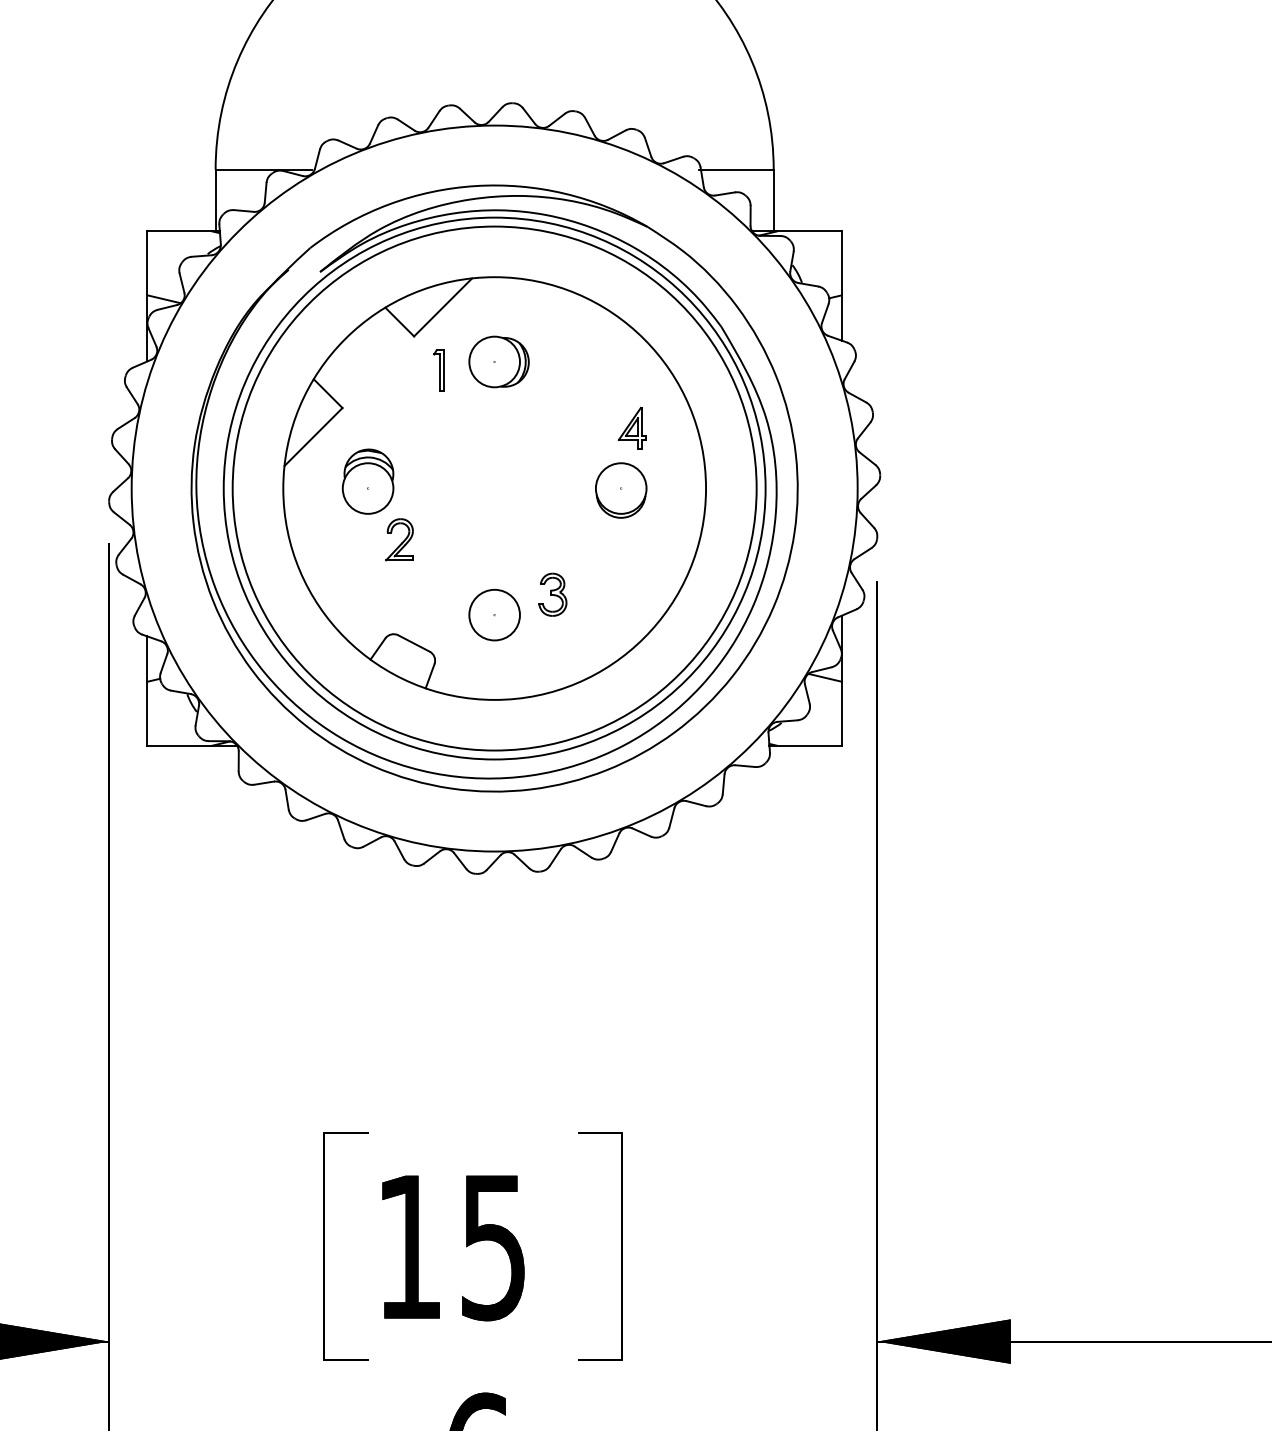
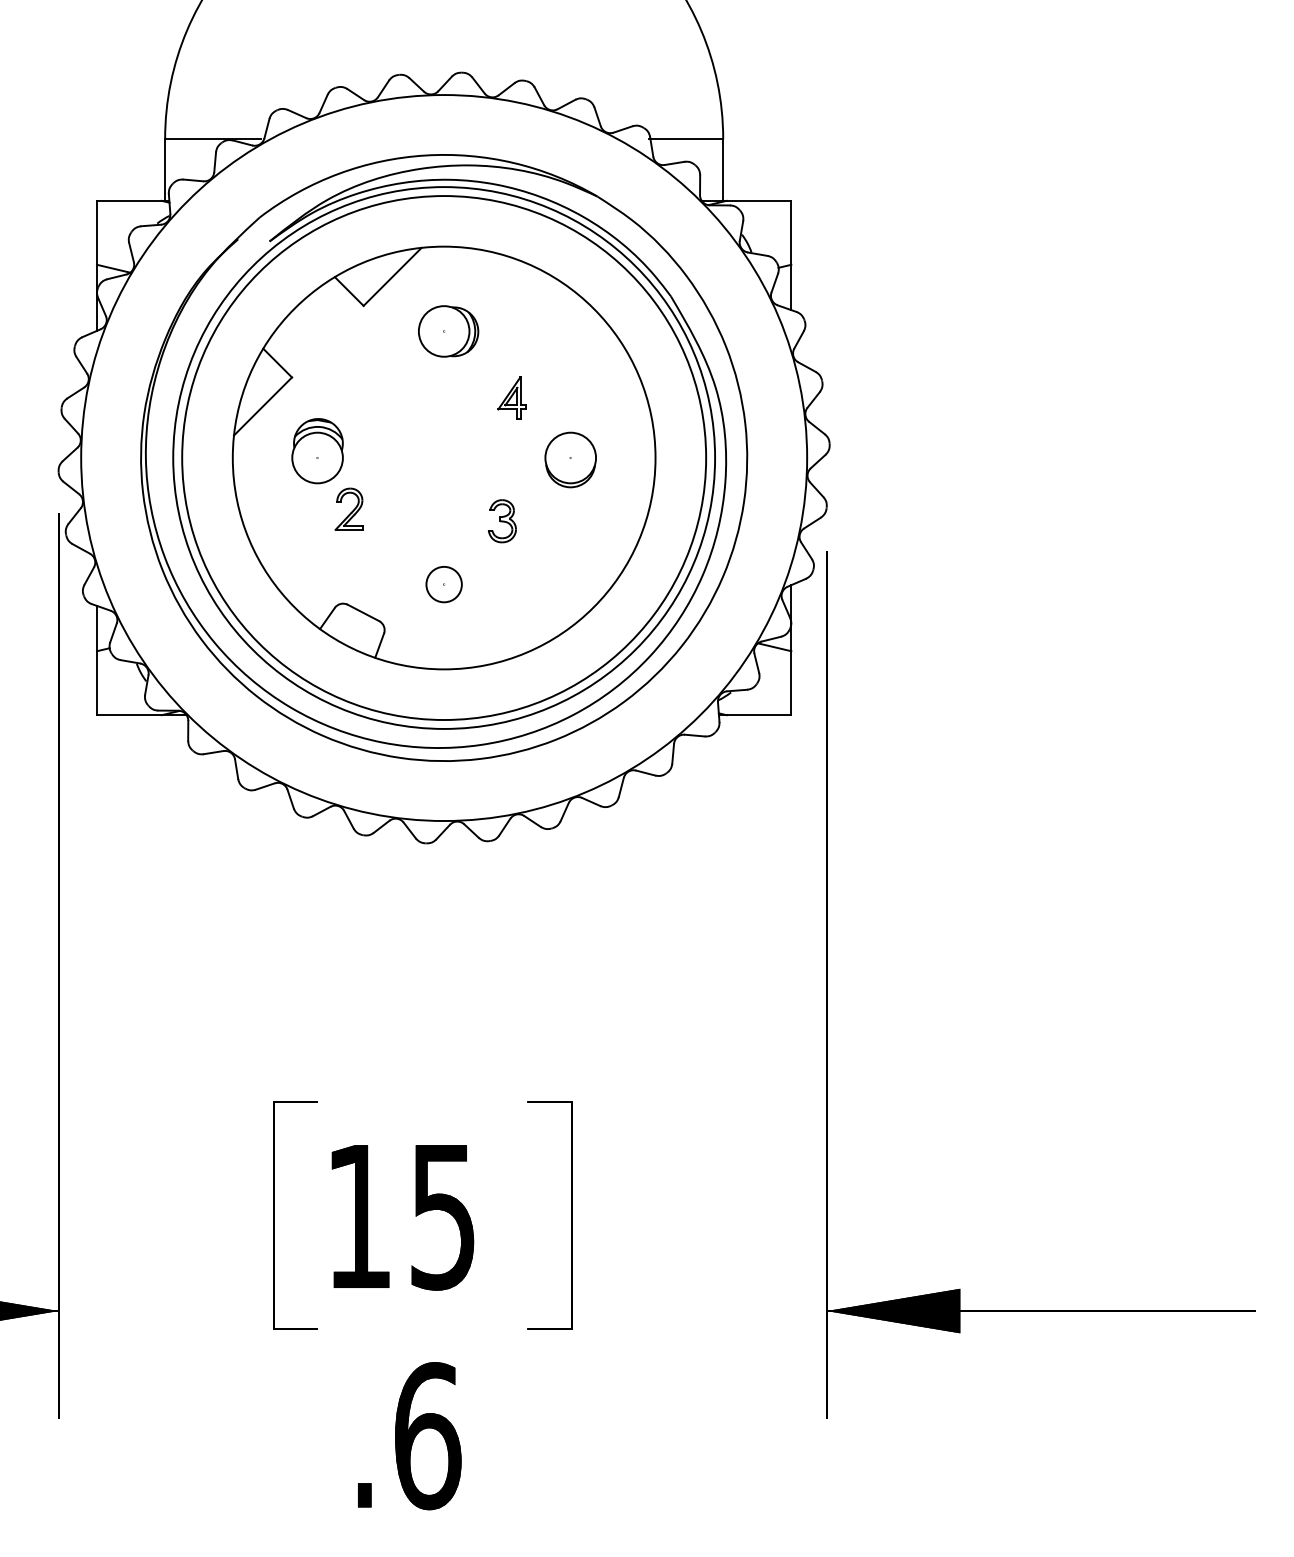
part: (439, 370) -> (388, 339), removed
part: (632, 428) -> (511, 397), moved
part: (553, 595) -> (502, 521), moved
circle: (494, 615) -> (443, 584), size x0.7

